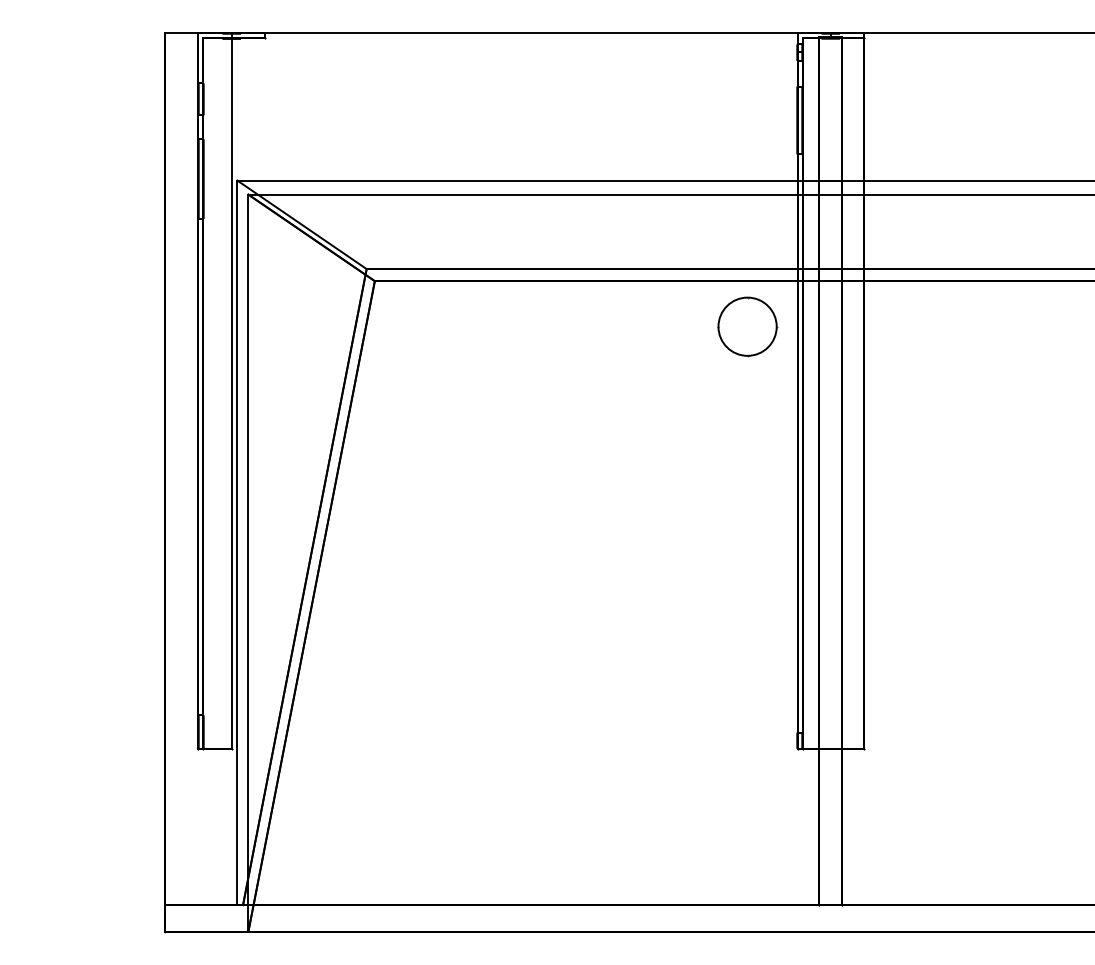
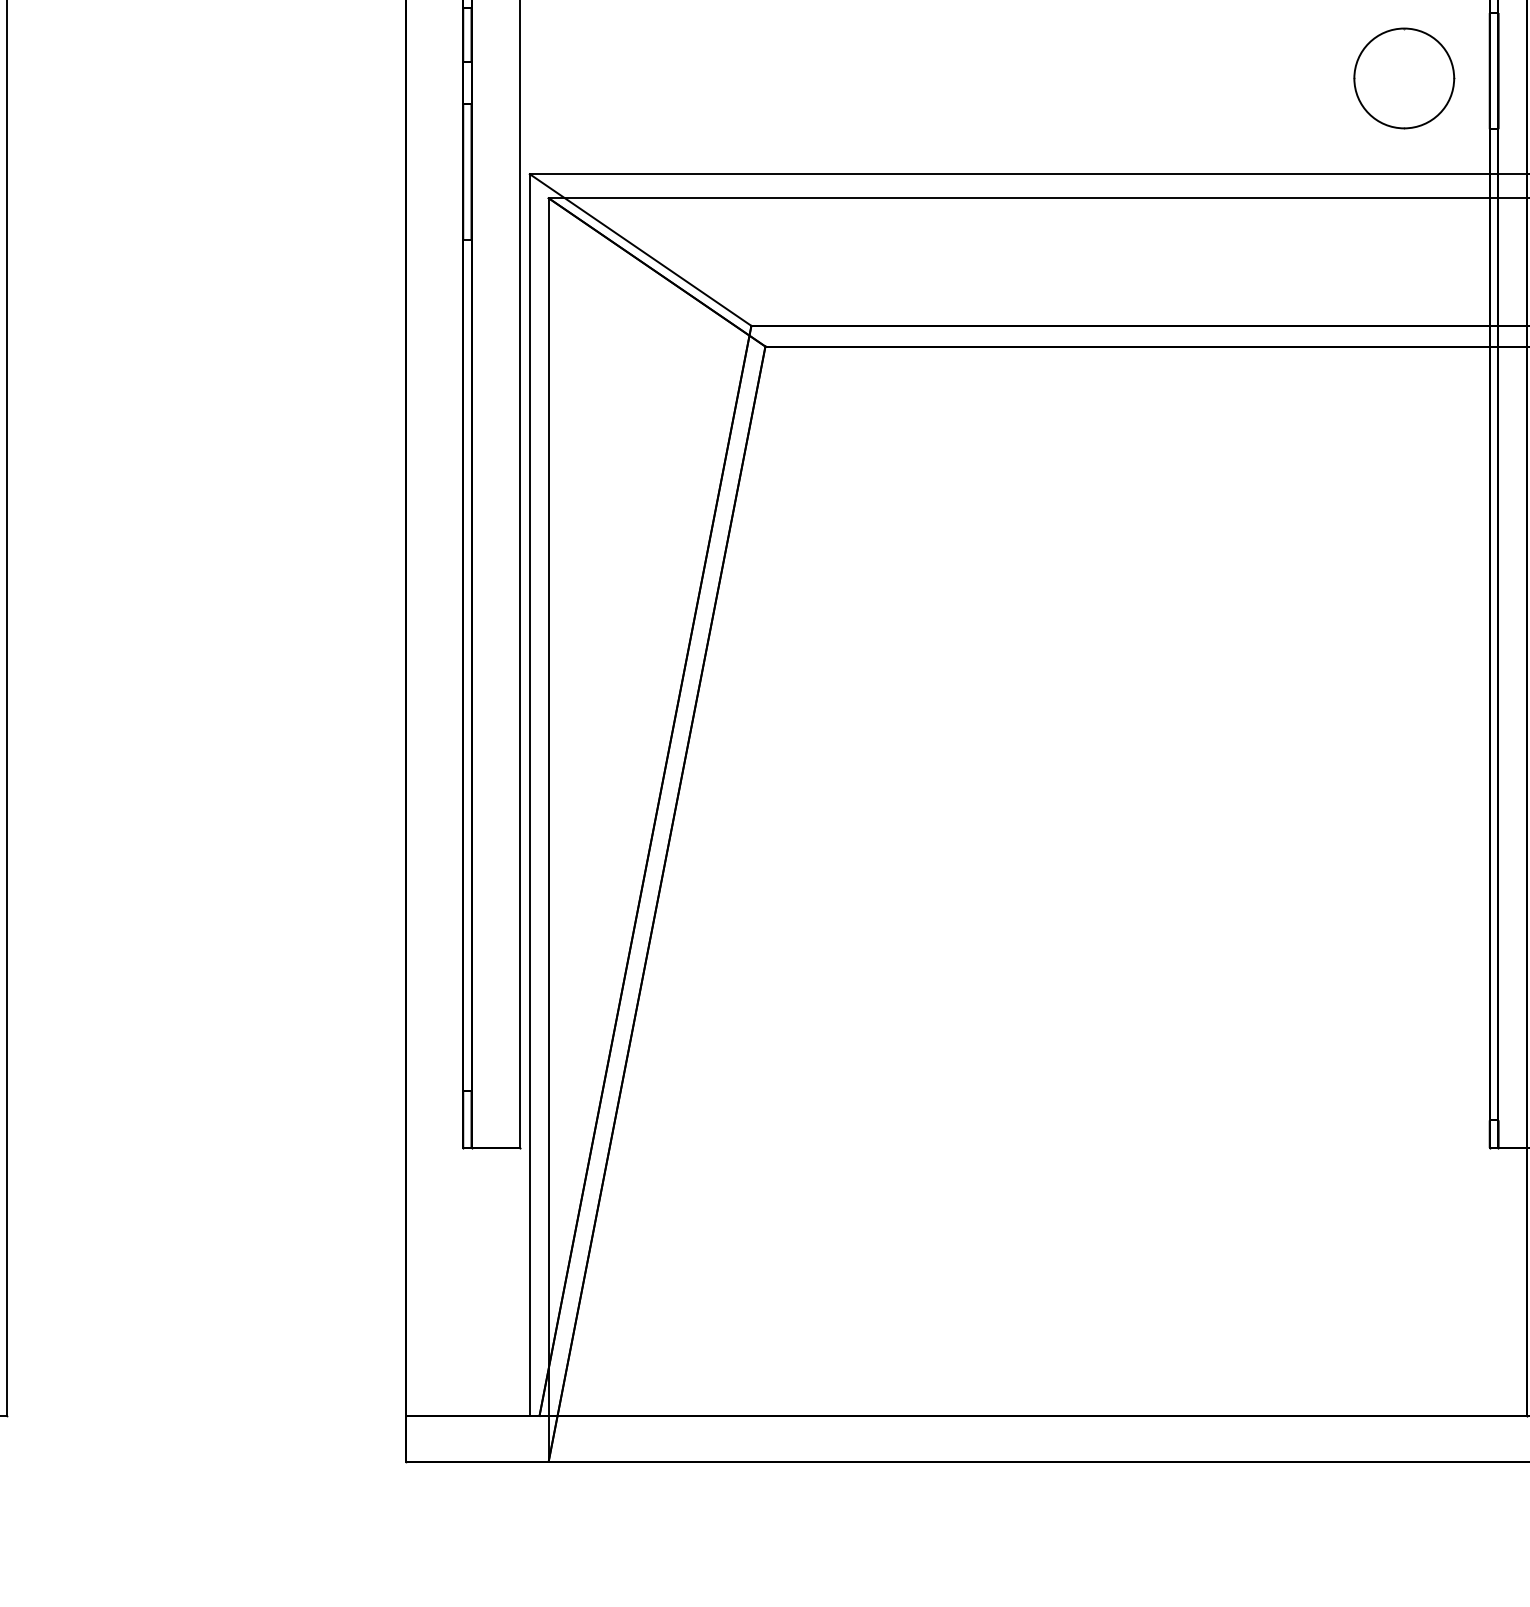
part: (747, 326) -> (1404, 78), moved

